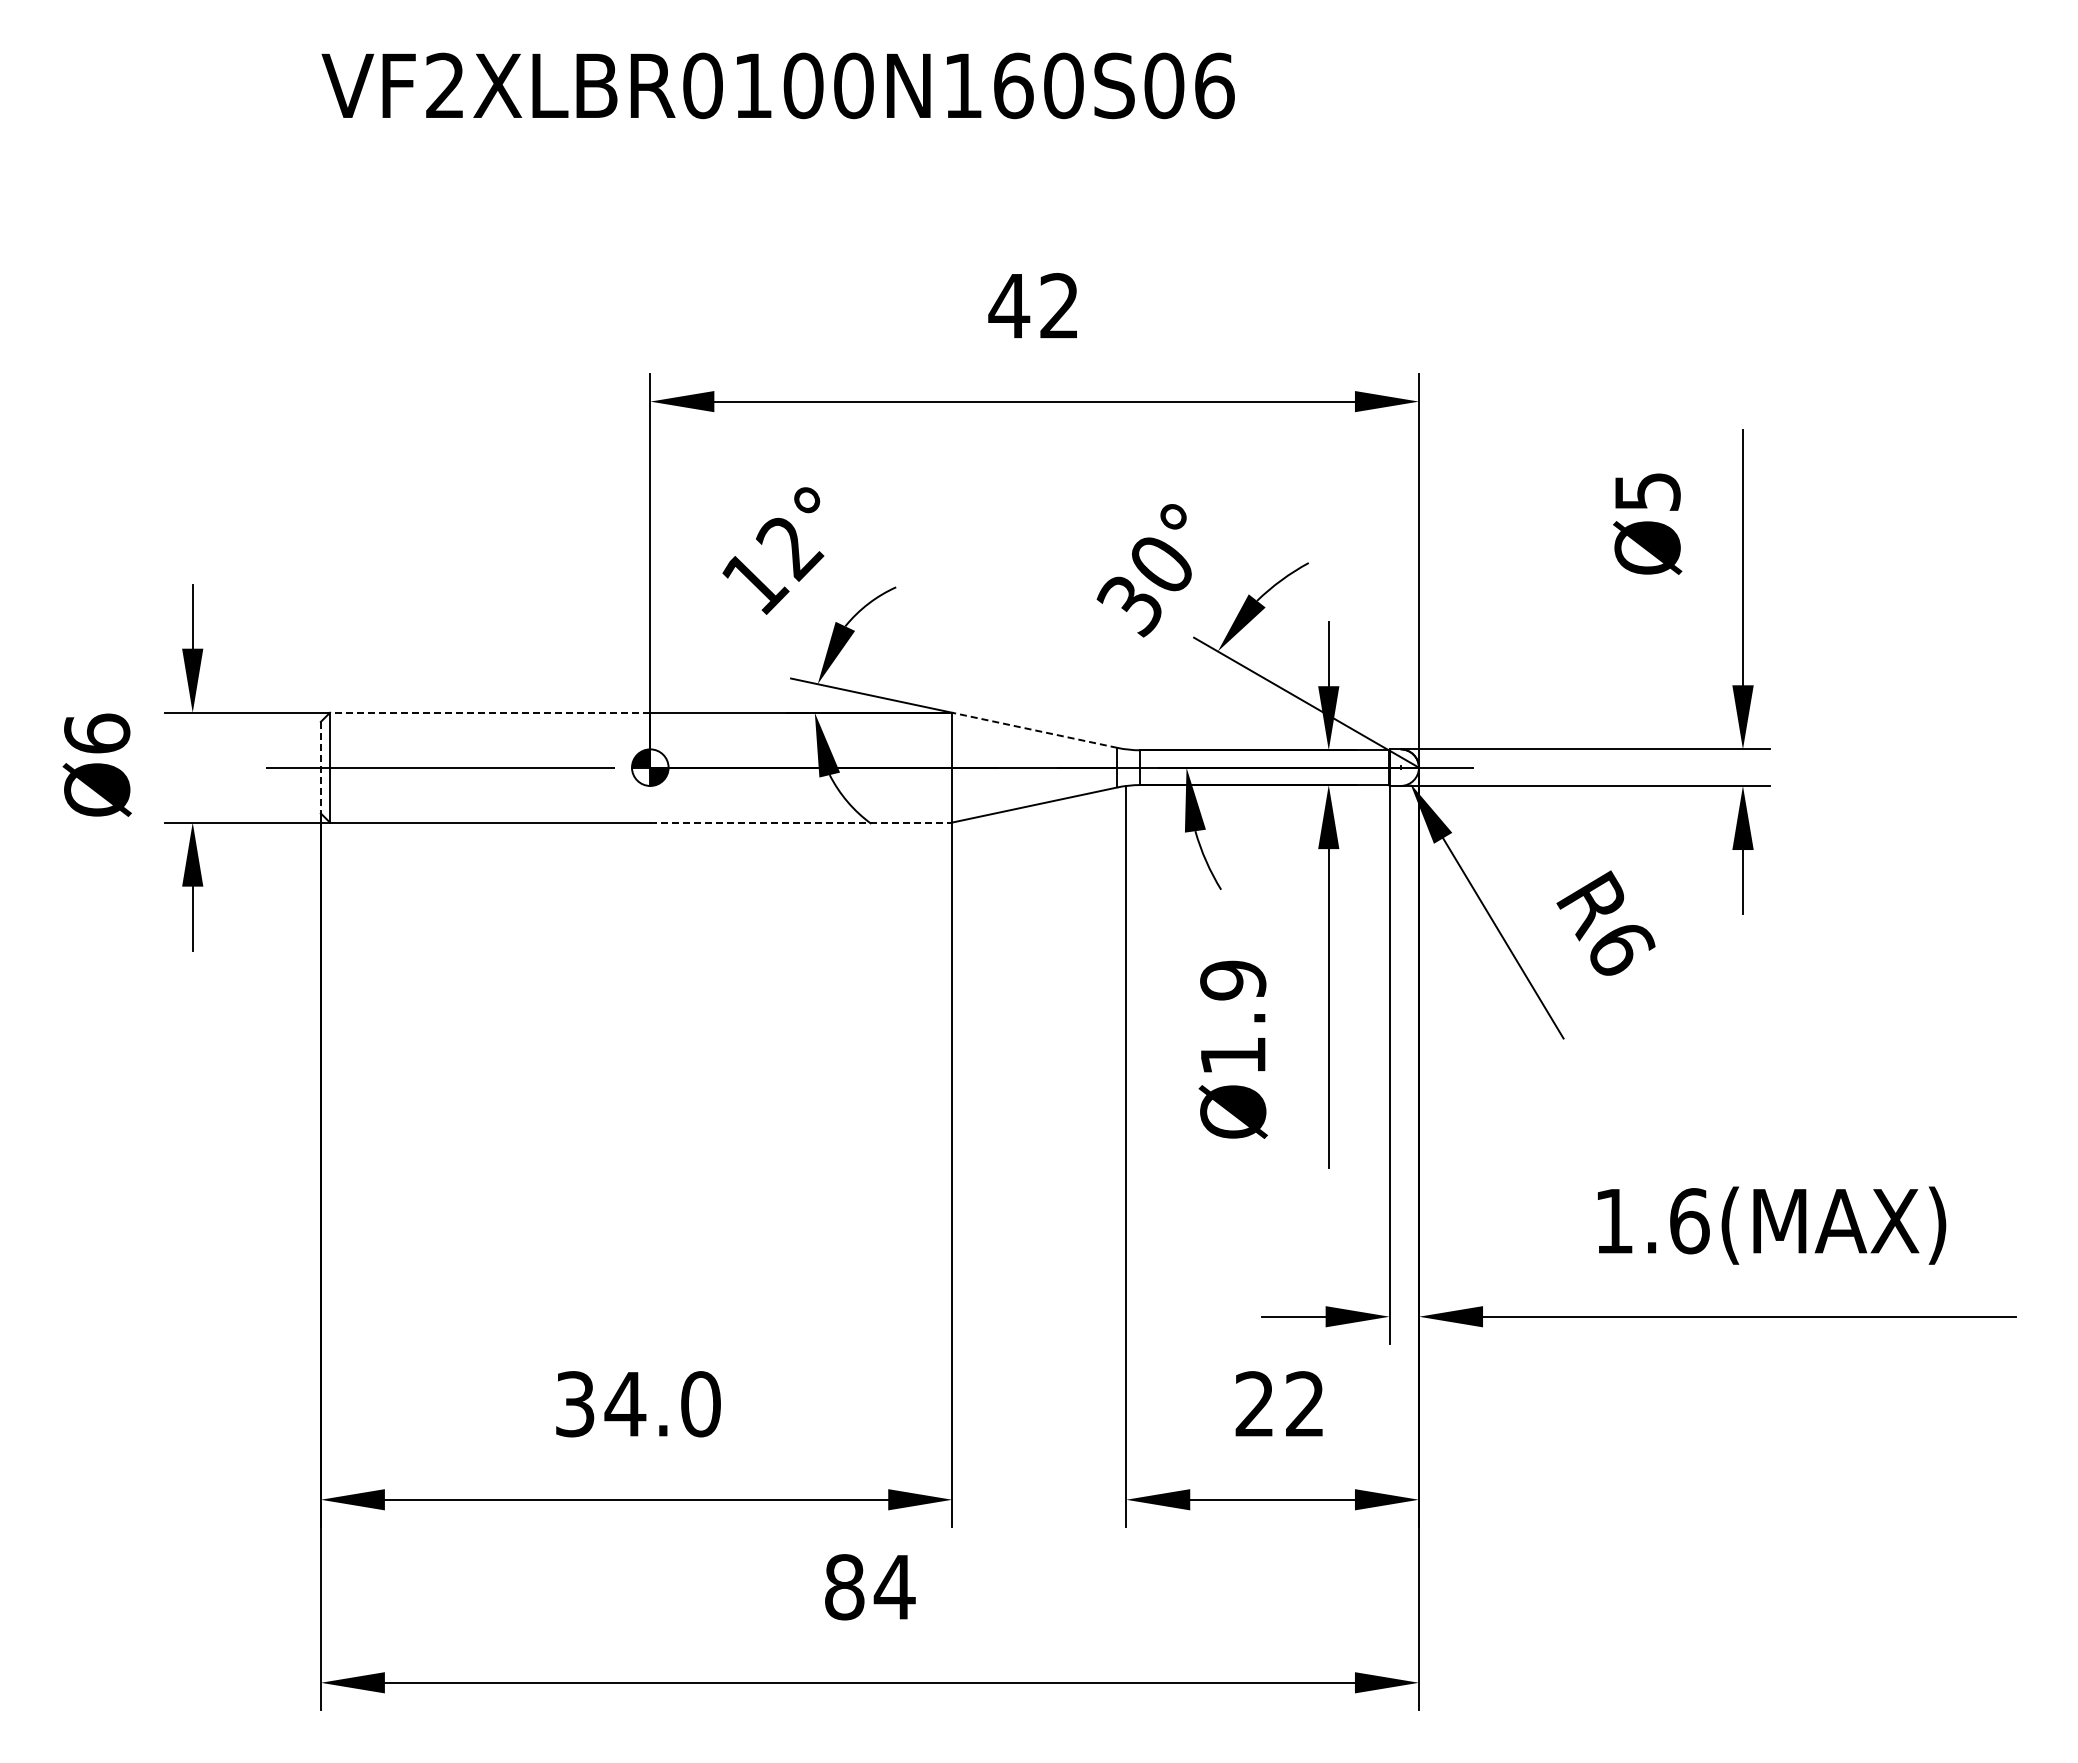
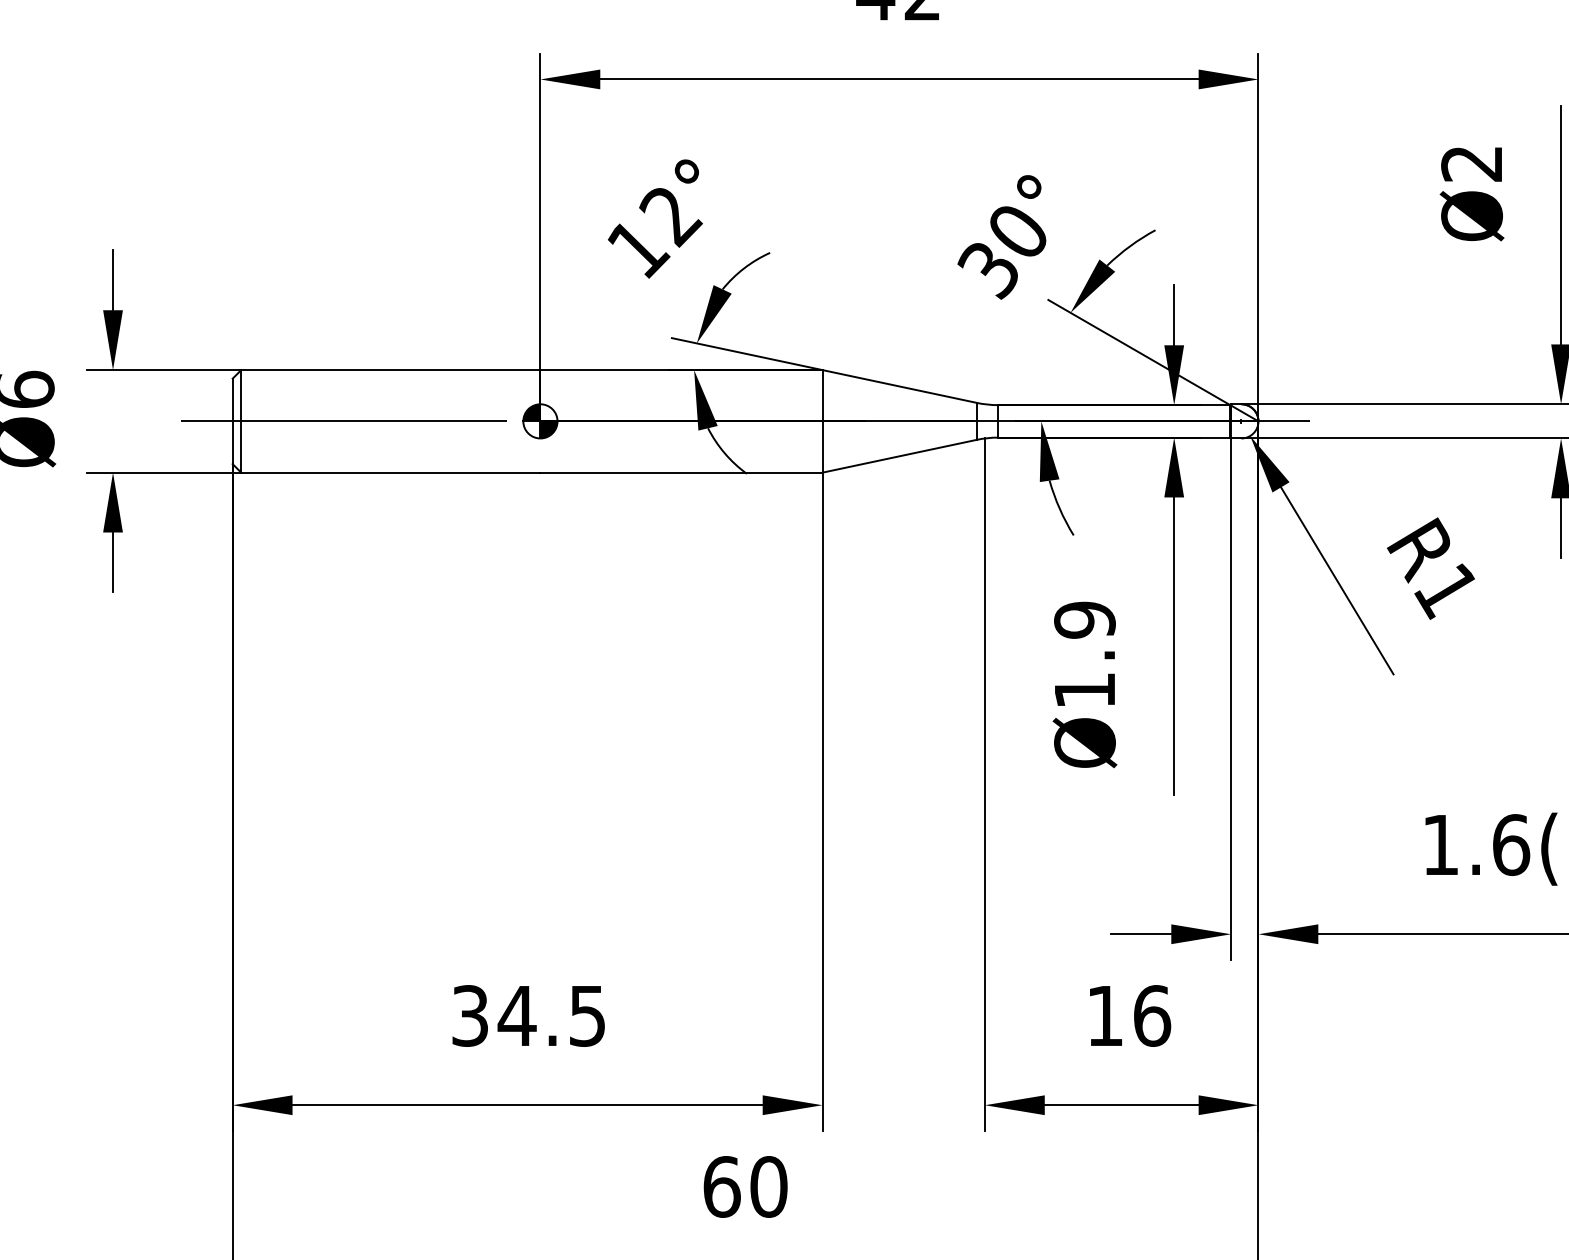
text: (1647, 492) -> (1471, 164), Ø5 -> Ø2
line: (489, 712) -> (390, 369), dashed -> solid
line: (1034, 730) -> (899, 386), dashed -> solid
line: (320, 767) -> (232, 421), dashed -> solid
line: (801, 822) -> (681, 472), dashed -> solid
text: (1620, 949) -> (1446, 591), R6 -> R1
text: (700, 1404) -> (587, 1016), 34.0 -> 34.5
text: (1280, 1404) -> (1129, 1016), 22 -> 16
text: (870, 1587) -> (746, 1187), 84 -> 60

